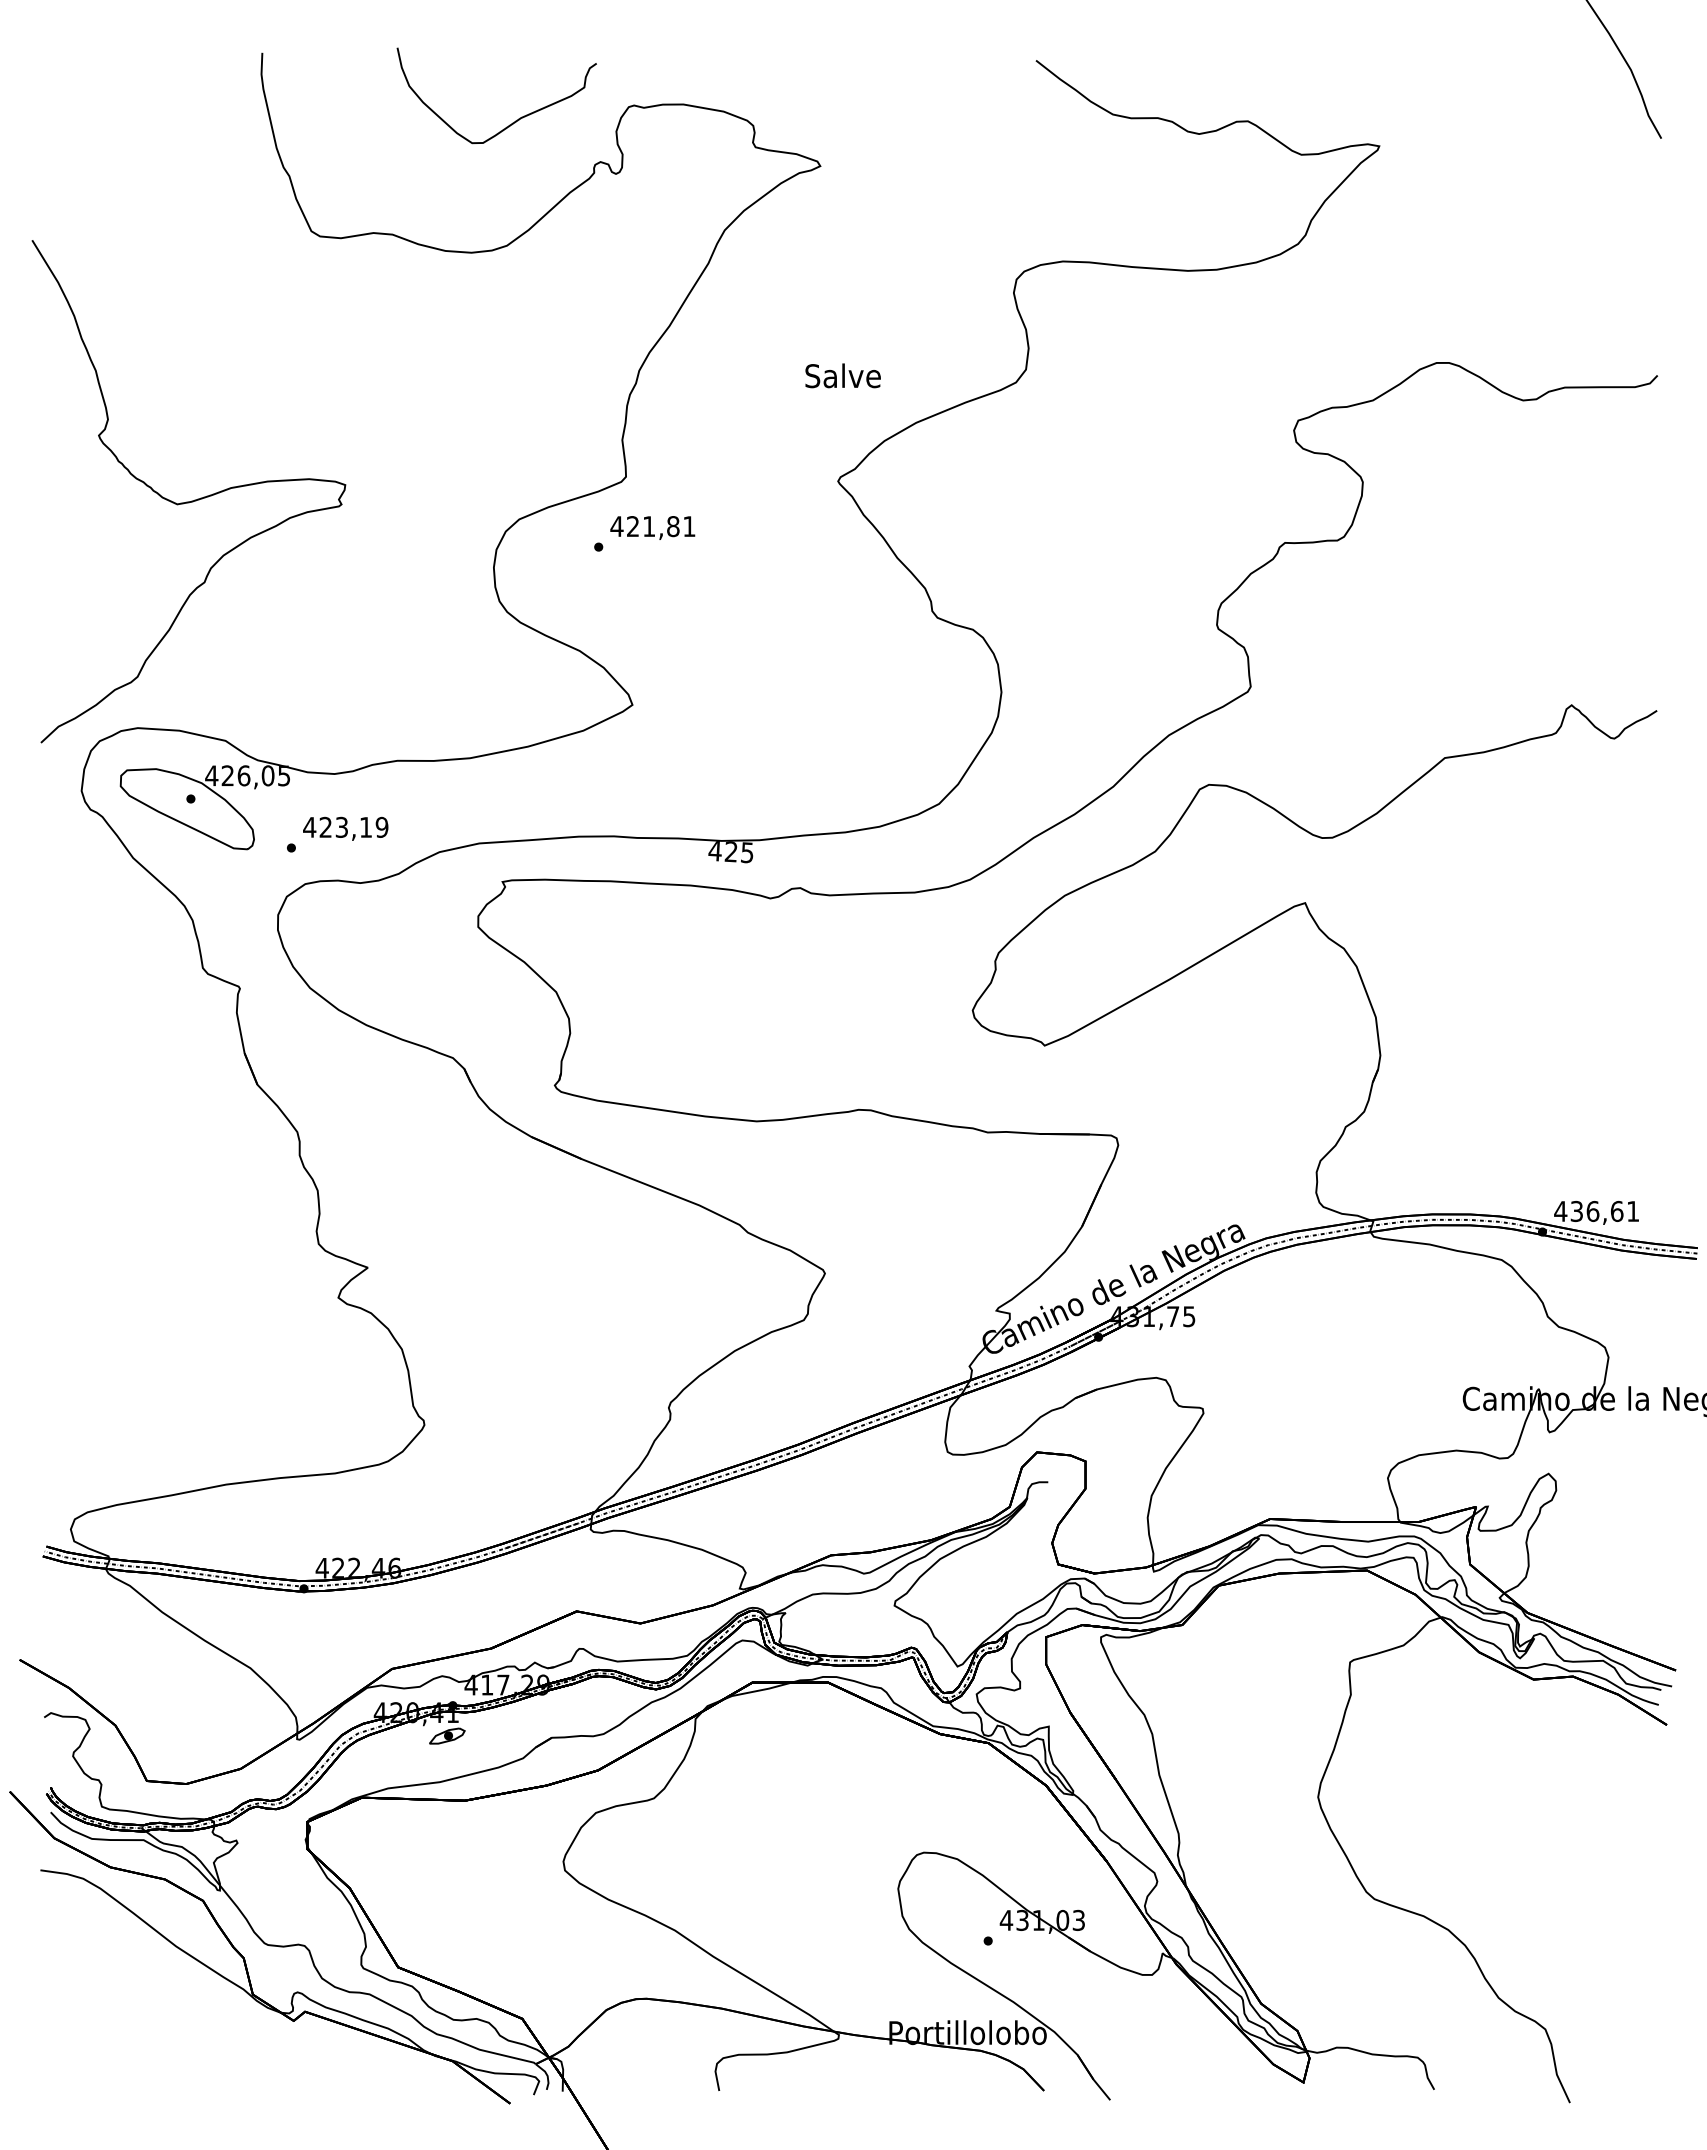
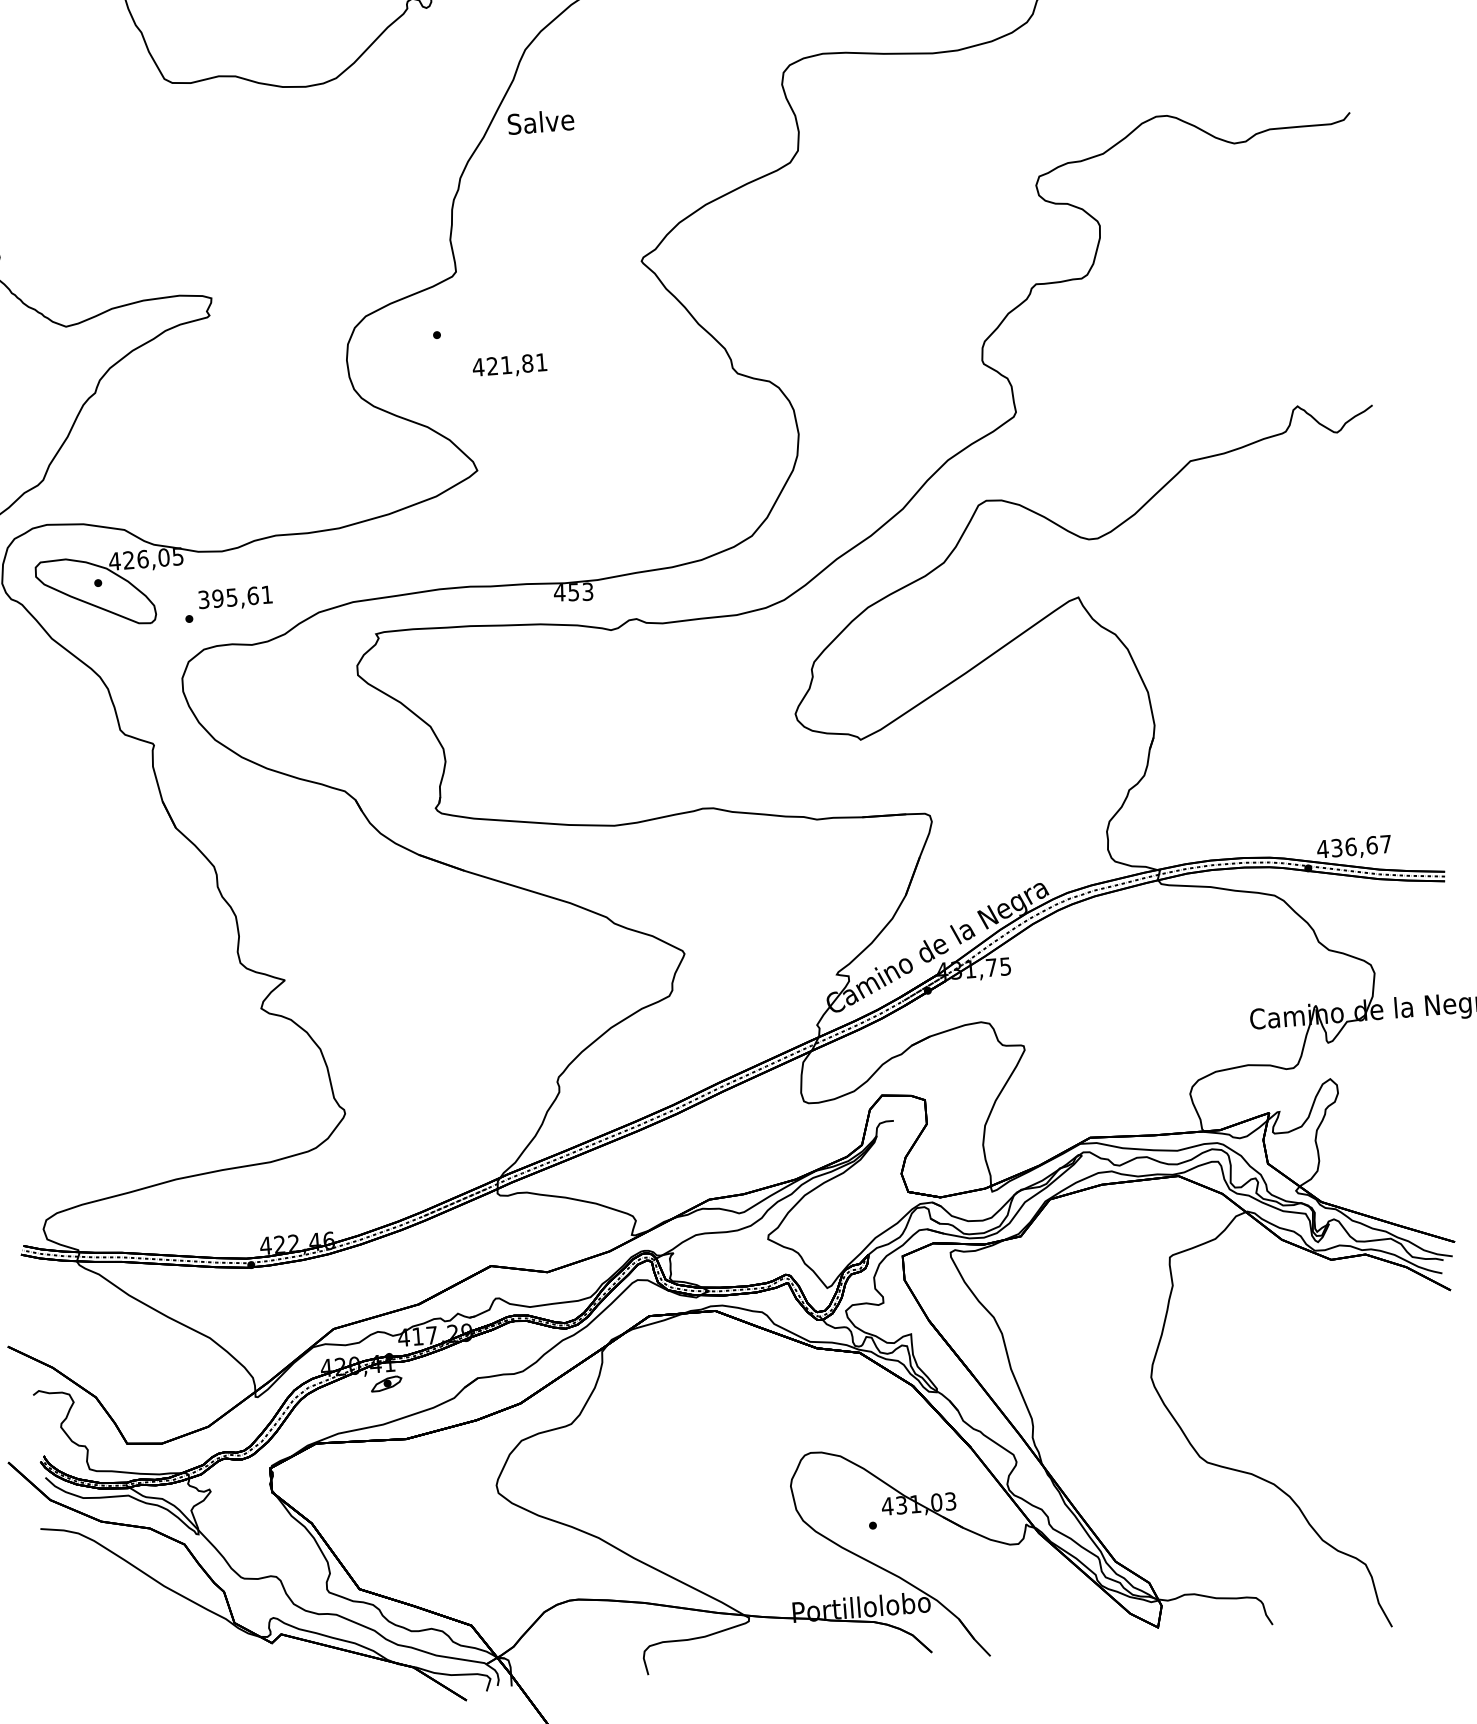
text: (842, 375) -> (540, 121), moved
text: (652, 527) -> (509, 365), moved
text: (345, 826) -> (235, 596), 423,19 -> 395,61
text: (738, 851) -> (580, 591), 425 -> 453
text: (1633, 1211) -> (1386, 844), 436,61 -> 436,67

